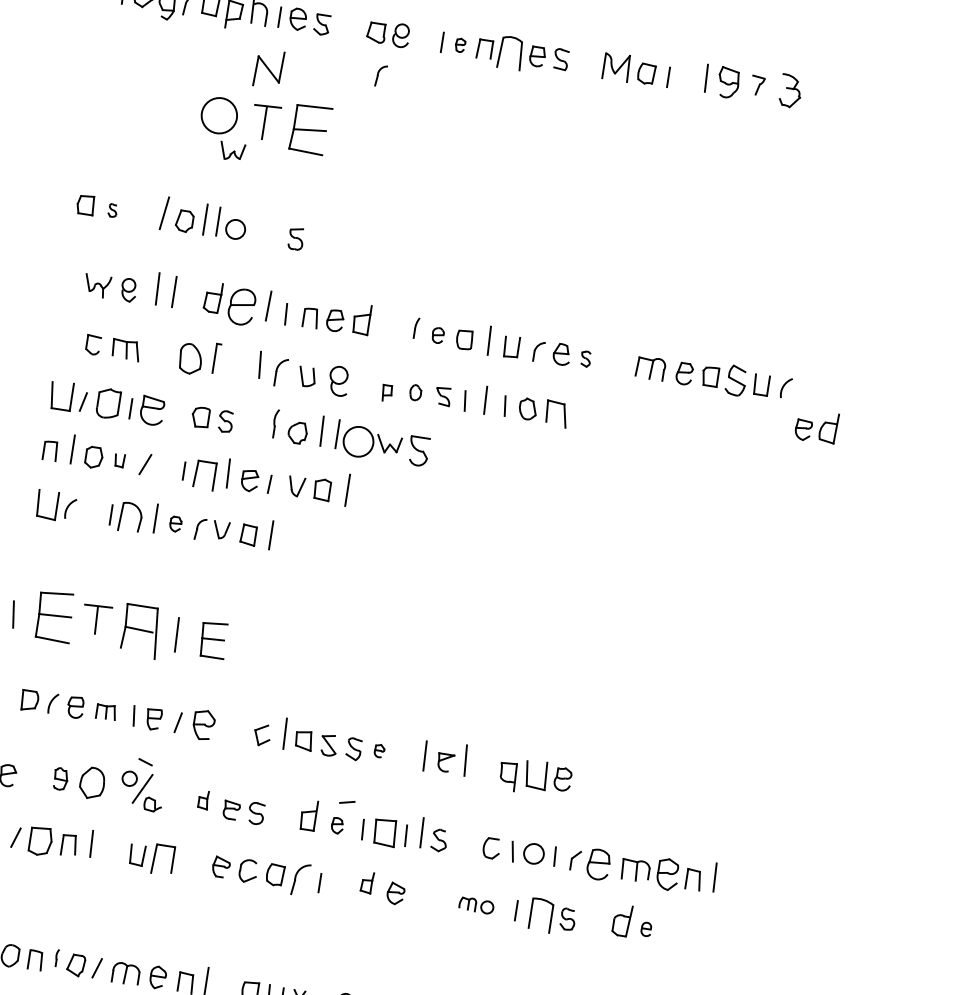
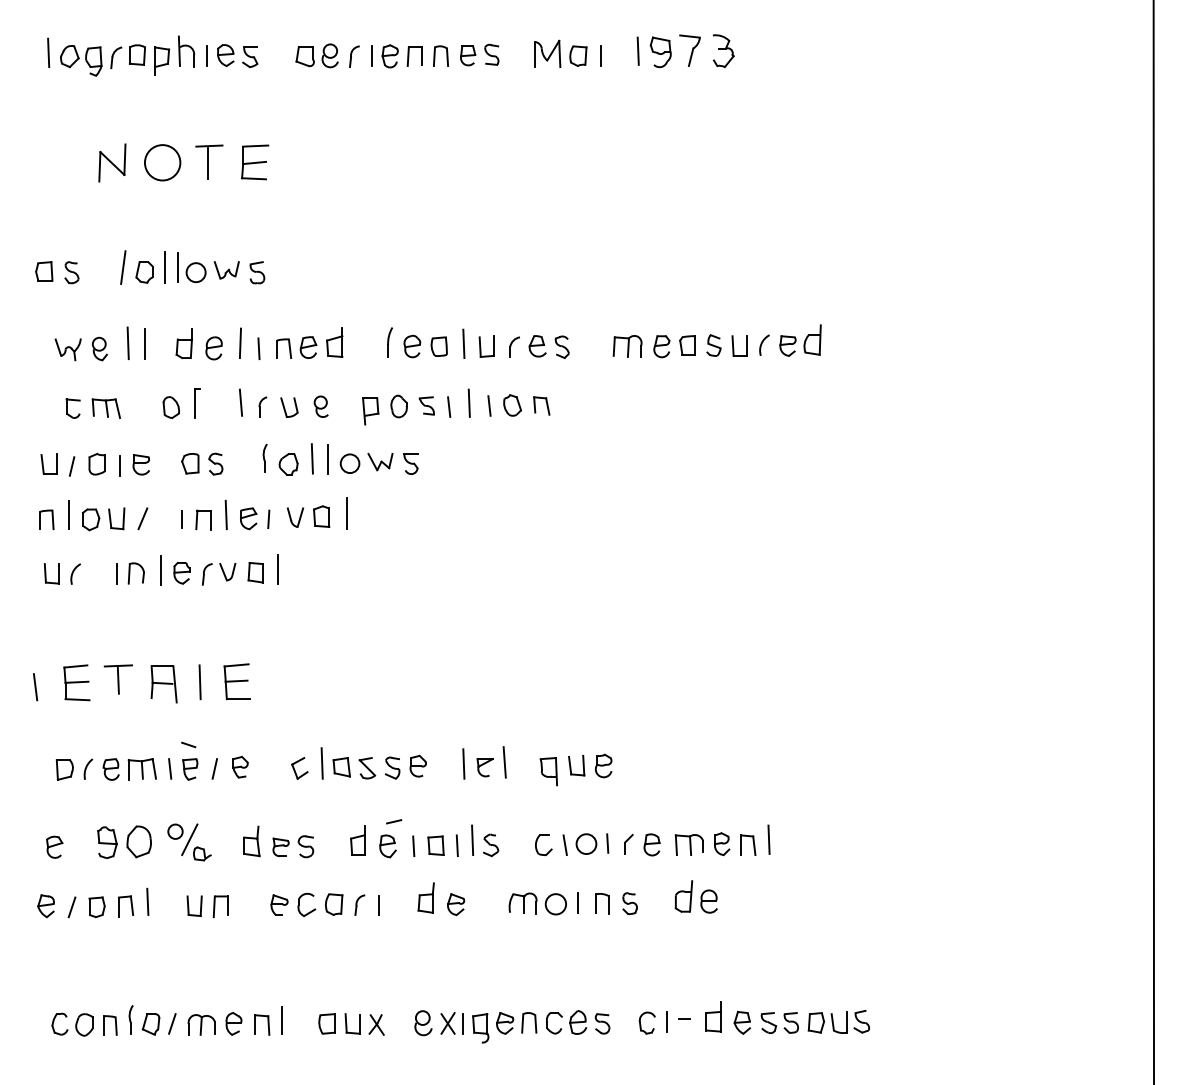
part: (459, 45) -> (389, 56), size x1.67
part: (510, 52) -> (440, 55), size x0.62
part: (269, 68) -> (112, 162), moved
part: (381, 75) -> (354, 56), moved
part: (757, 85) -> (689, 50), size x1.67
part: (311, 129) -> (255, 162), size x0.71
part: (231, 151) -> (226, 270), moved
part: (112, 210) -> (71, 272), size x1.67
part: (241, 307) -> (213, 348), size x0.62
part: (416, 328) -> (389, 342), size x1.43
part: (438, 335) -> (412, 346), size x1.43
part: (189, 358) -> (170, 407), size x0.71
part: (585, 358) -> (561, 346), size x1.43
part: (280, 371) -> (262, 406), size x0.71
part: (338, 380) -> (320, 406), size x0.71
part: (735, 380) -> (713, 345), size x0.71
part: (415, 392) -> (398, 406), size x1.43
part: (386, 393) -> (370, 411), size x1.67
part: (60, 395) -> (48, 463), size x0.71
part: (107, 403) -> (96, 464), size x0.71
part: (151, 410) -> (140, 464), size x0.71
part: (556, 413) -> (541, 405), size x0.71
part: (816, 426) -> (800, 340), moved
circle: (358, 441) -> (349, 463), size x0.62
part: (418, 450) -> (410, 463), size x0.71
part: (119, 460) -> (116, 518), size x1.67
part: (205, 474) -> (203, 519), size x0.71
part: (46, 504) -> (51, 573), size x0.71
part: (129, 517) -> (135, 573), size x0.71
part: (175, 523) -> (181, 572), size x1.43
part: (54, 616) -> (76, 682), size x0.71
part: (140, 631) -> (163, 684), size x0.71
part: (105, 712) -> (141, 769), size x1.43
part: (203, 724) -> (240, 766), size x0.71
part: (379, 750) -> (417, 765), size x1.67
line: (145, 761) -> (188, 744), moved
part: (536, 774) -> (576, 765), size x0.71
part: (60, 779) -> (107, 842), size x1.43
part: (203, 800) -> (251, 841), size x1.67
part: (336, 825) -> (387, 846), size x1.43
part: (384, 832) -> (435, 845), size x0.71
part: (40, 841) -> (96, 907), size x0.71
part: (162, 859) -> (220, 906), size x0.71
part: (598, 864) -> (651, 844), size x0.71
part: (668, 875) -> (722, 844), size x0.71
part: (300, 878) -> (359, 904), size x0.62
part: (366, 882) -> (425, 897), size x1.43
part: (476, 905) -> (537, 903), size x1.67
part: (540, 915) -> (602, 903), size x0.62
part: (645, 929) -> (708, 901), size x1.67
part: (56, 957) -> (130, 1019), size x1.67

